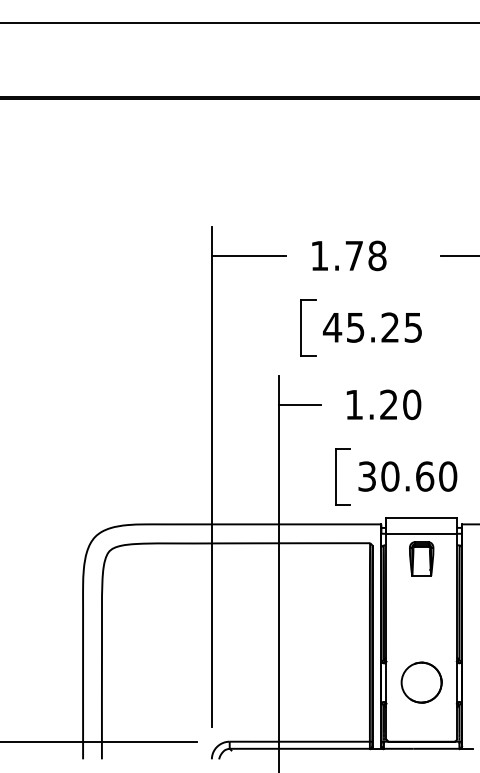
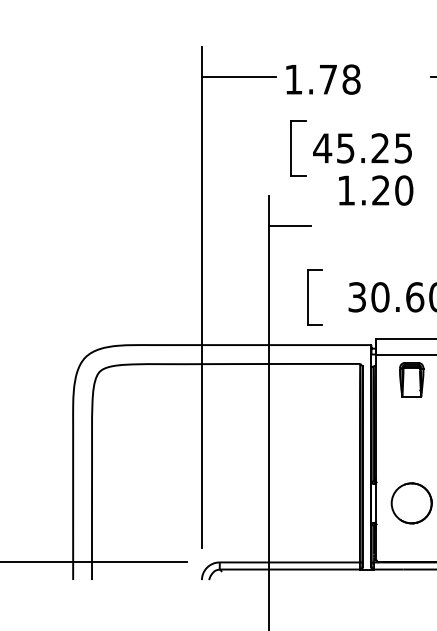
text: (349, 255) -> (323, 79), moved
text: (383, 404) -> (375, 190), moved
part: (342, 476) -> (314, 297), moved

